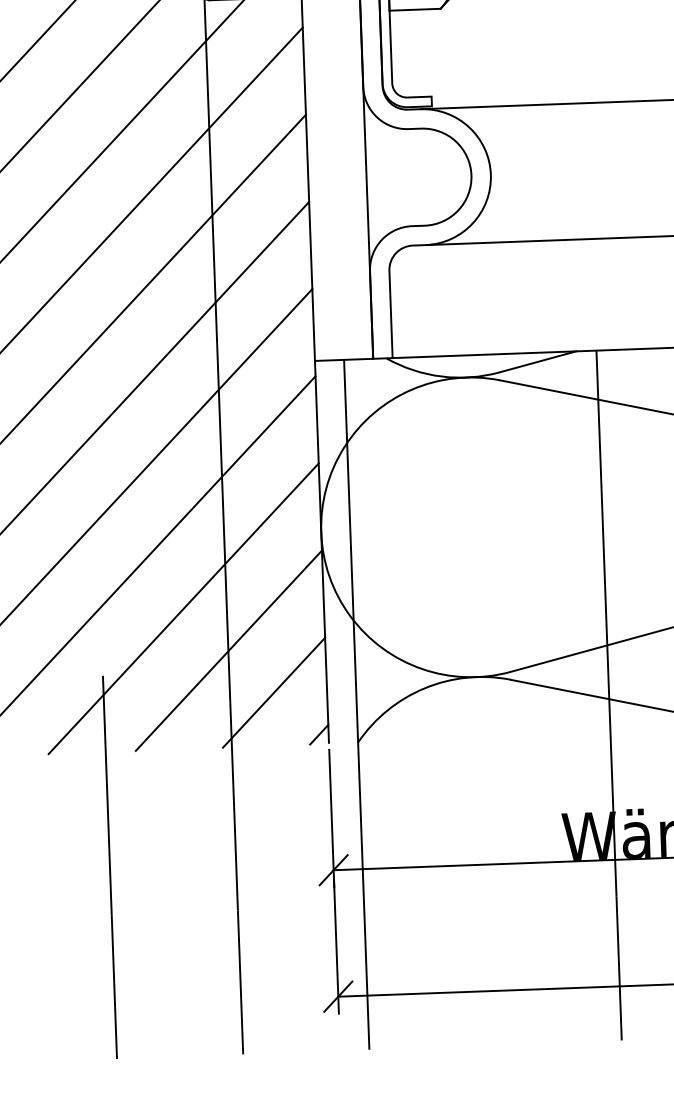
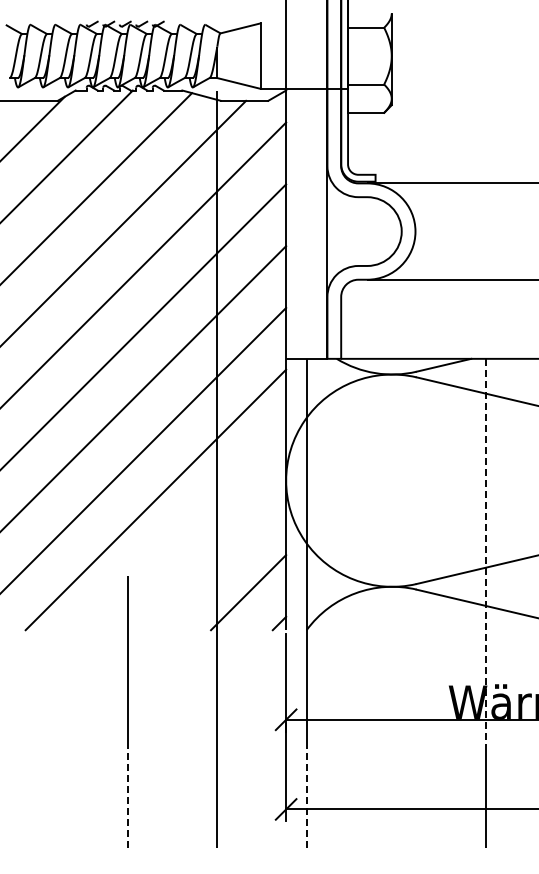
line: (183, 608) -> (186, 530), removed
line: (606, 623) -> (485, 552), solid -> dashed
line: (228, 650) -> (217, 561), removed
line: (366, 977) -> (306, 796), solid -> dashed
line: (113, 986) -> (127, 796), solid -> dashed

